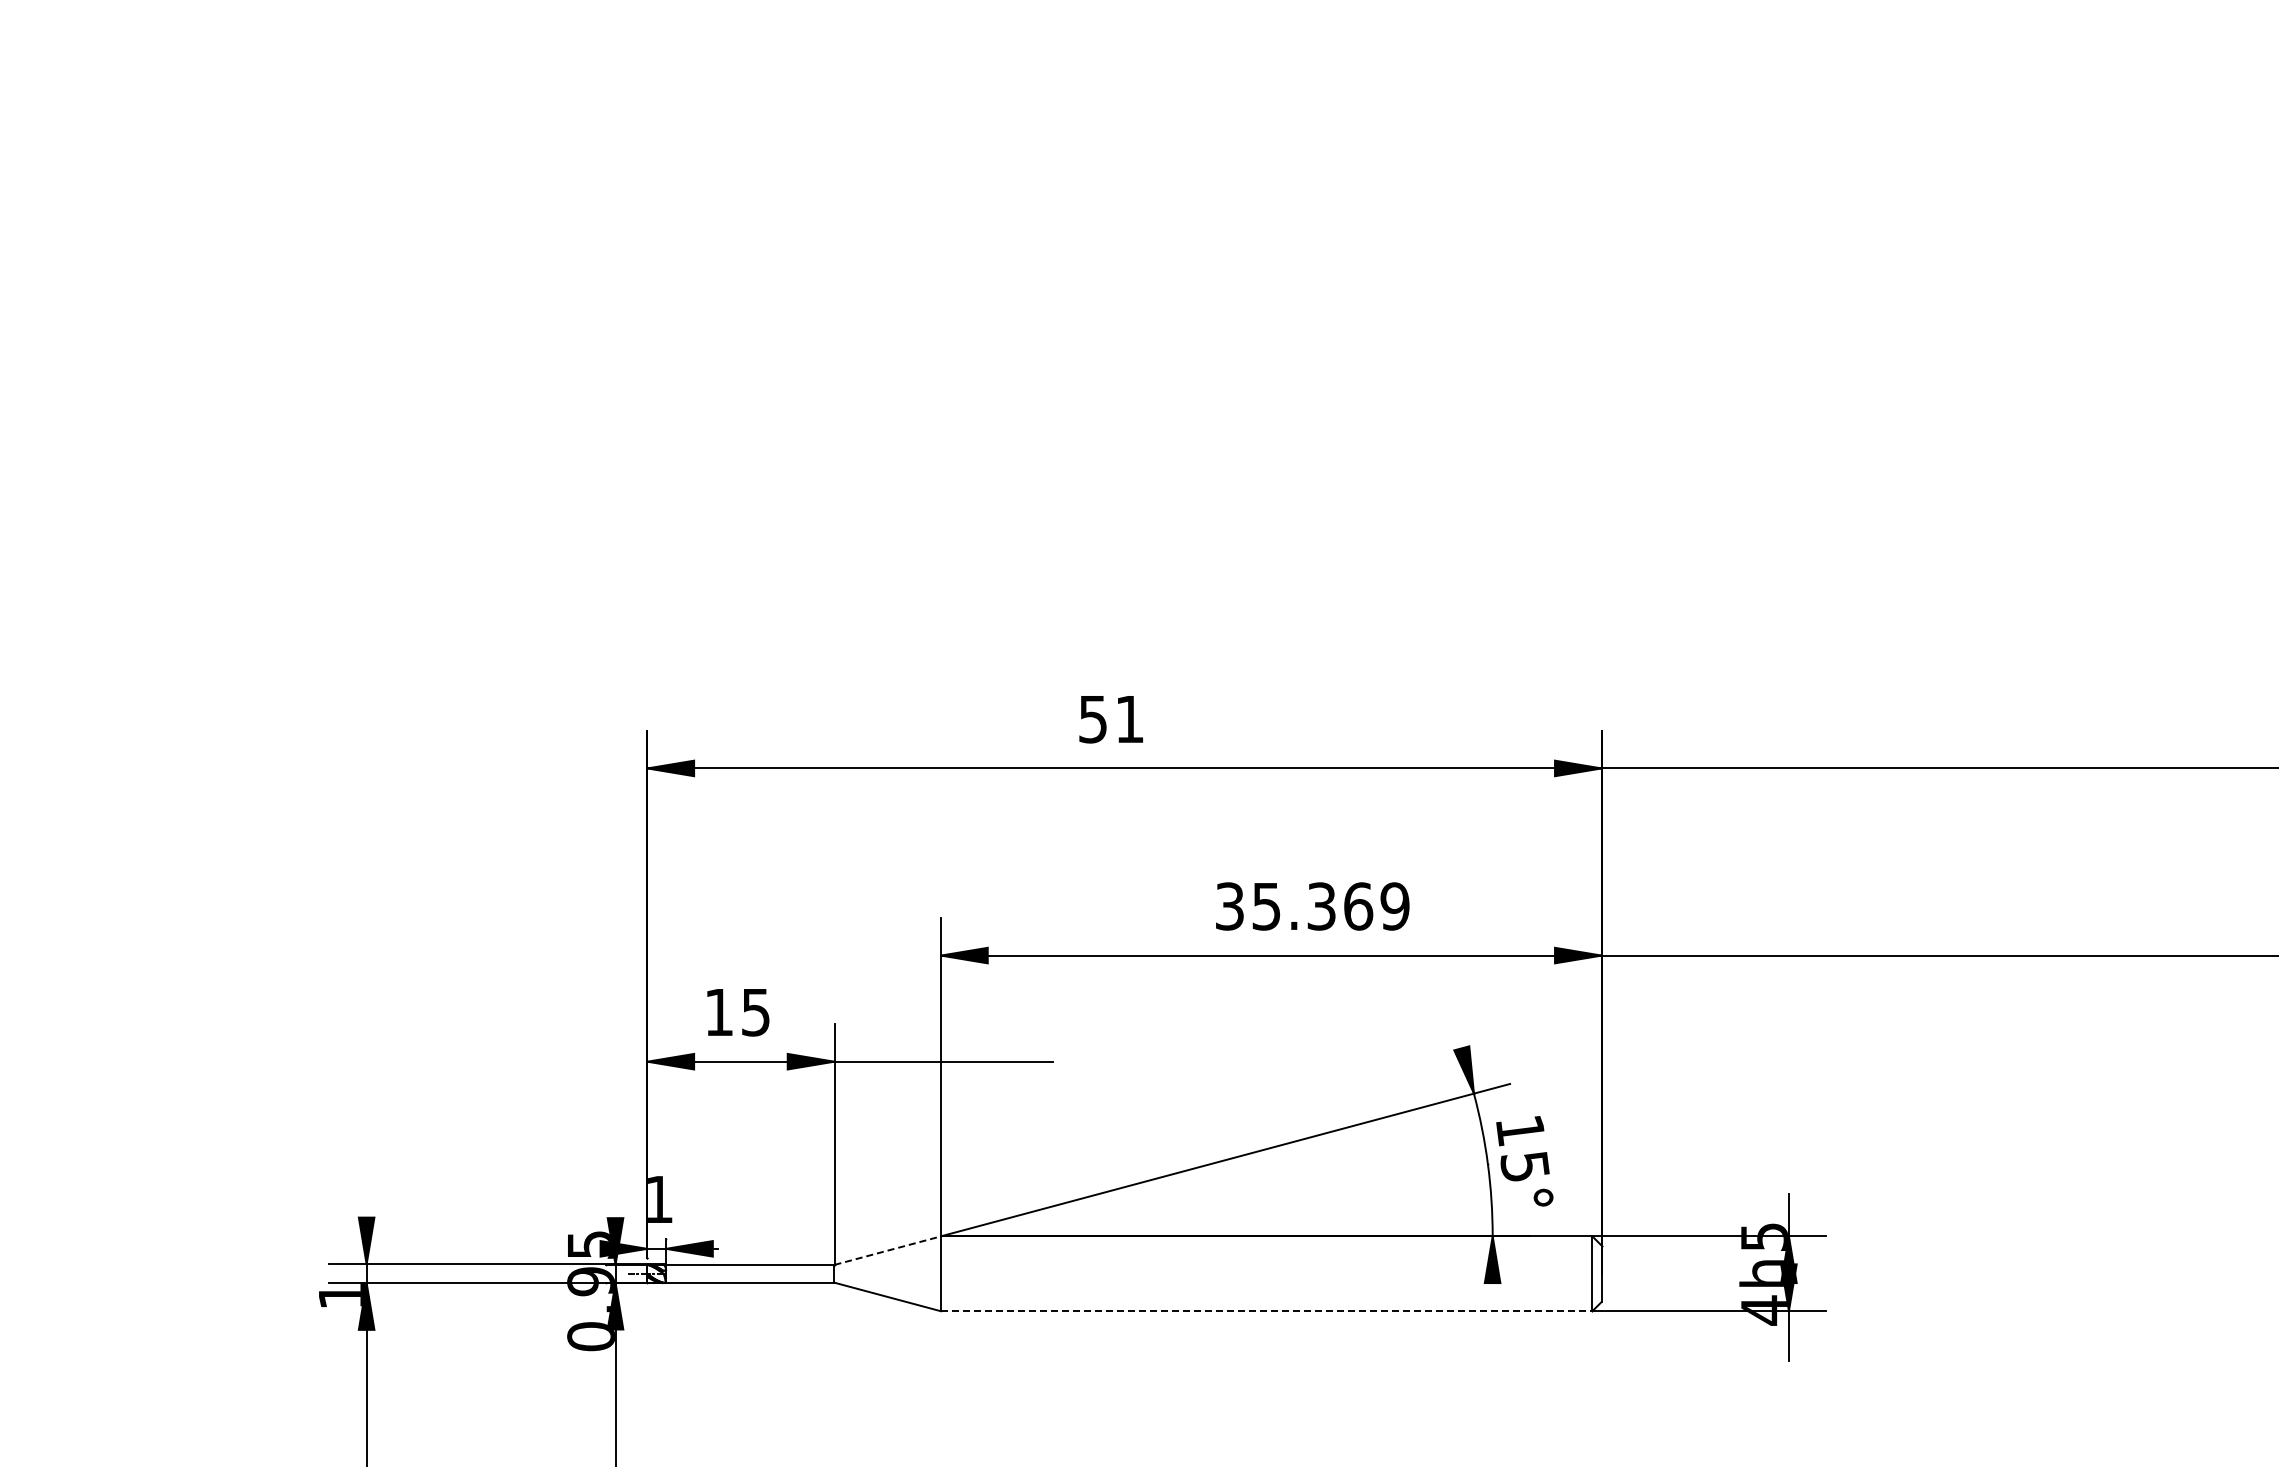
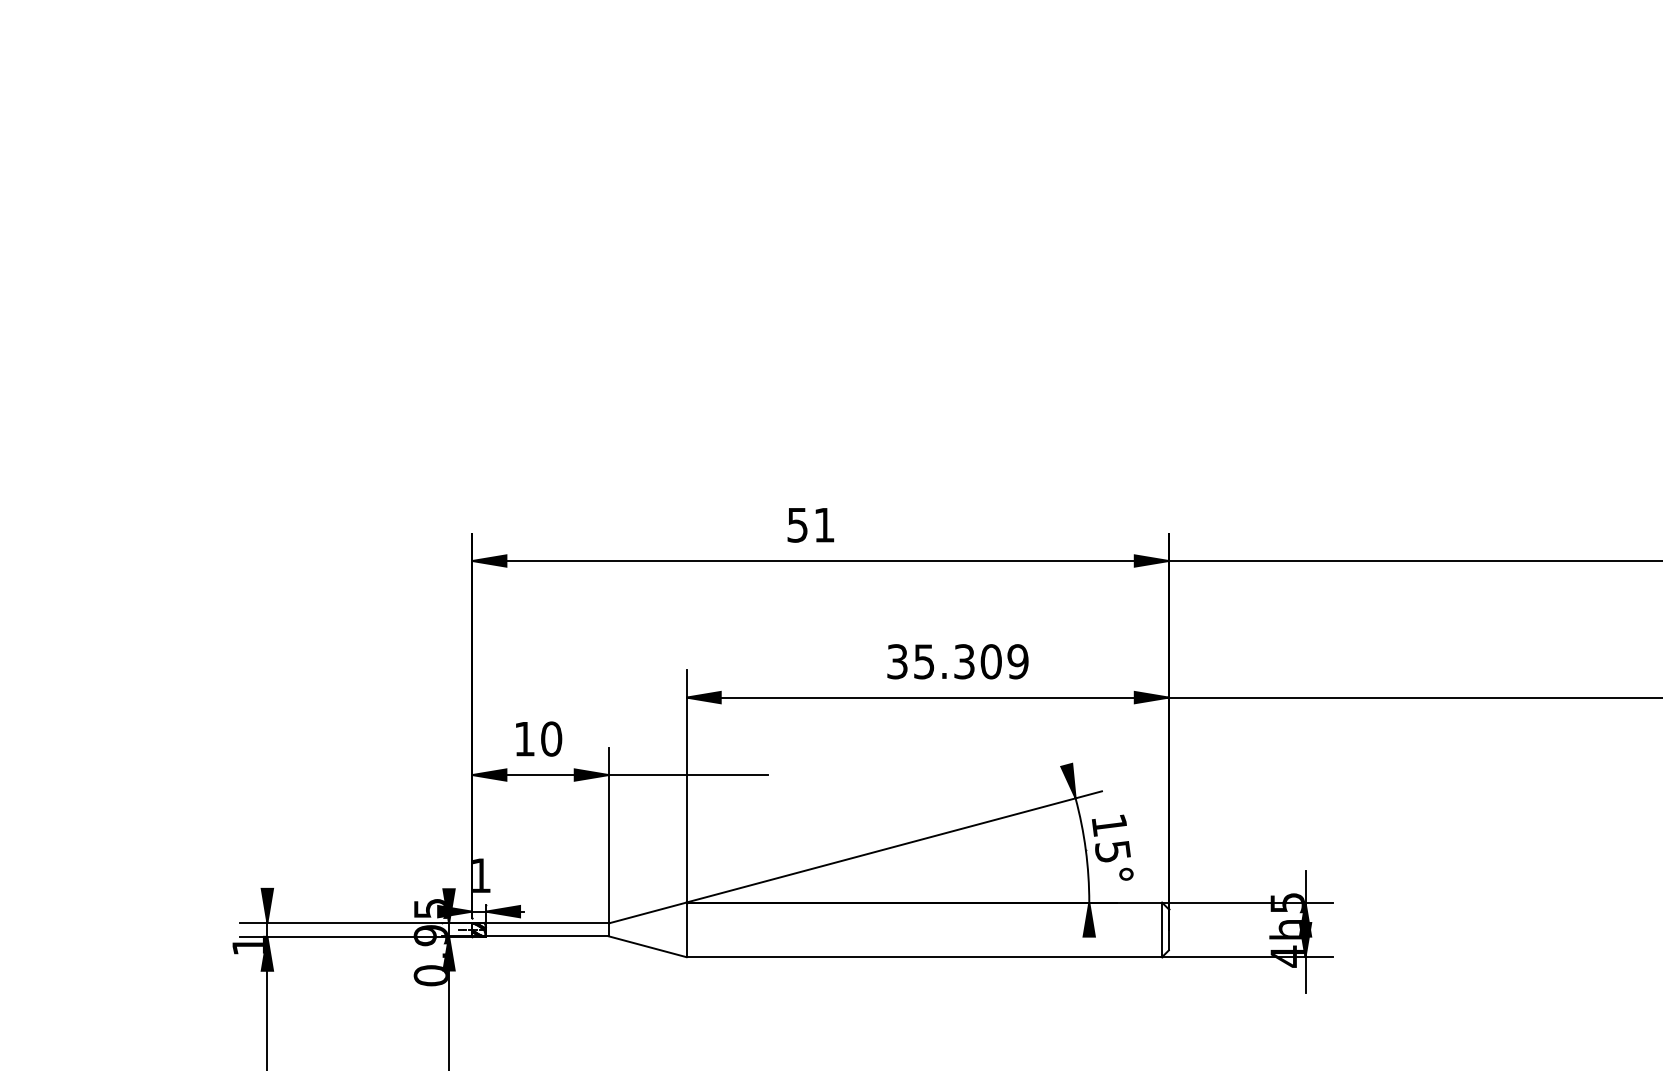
text: (1358, 906) -> (991, 661), 35.369 -> 35.309
text: (755, 1012) -> (551, 739), 15 -> 10
line: (888, 1250) -> (648, 912), dashed -> solid
line: (1266, 1311) -> (924, 957), dashed -> solid

